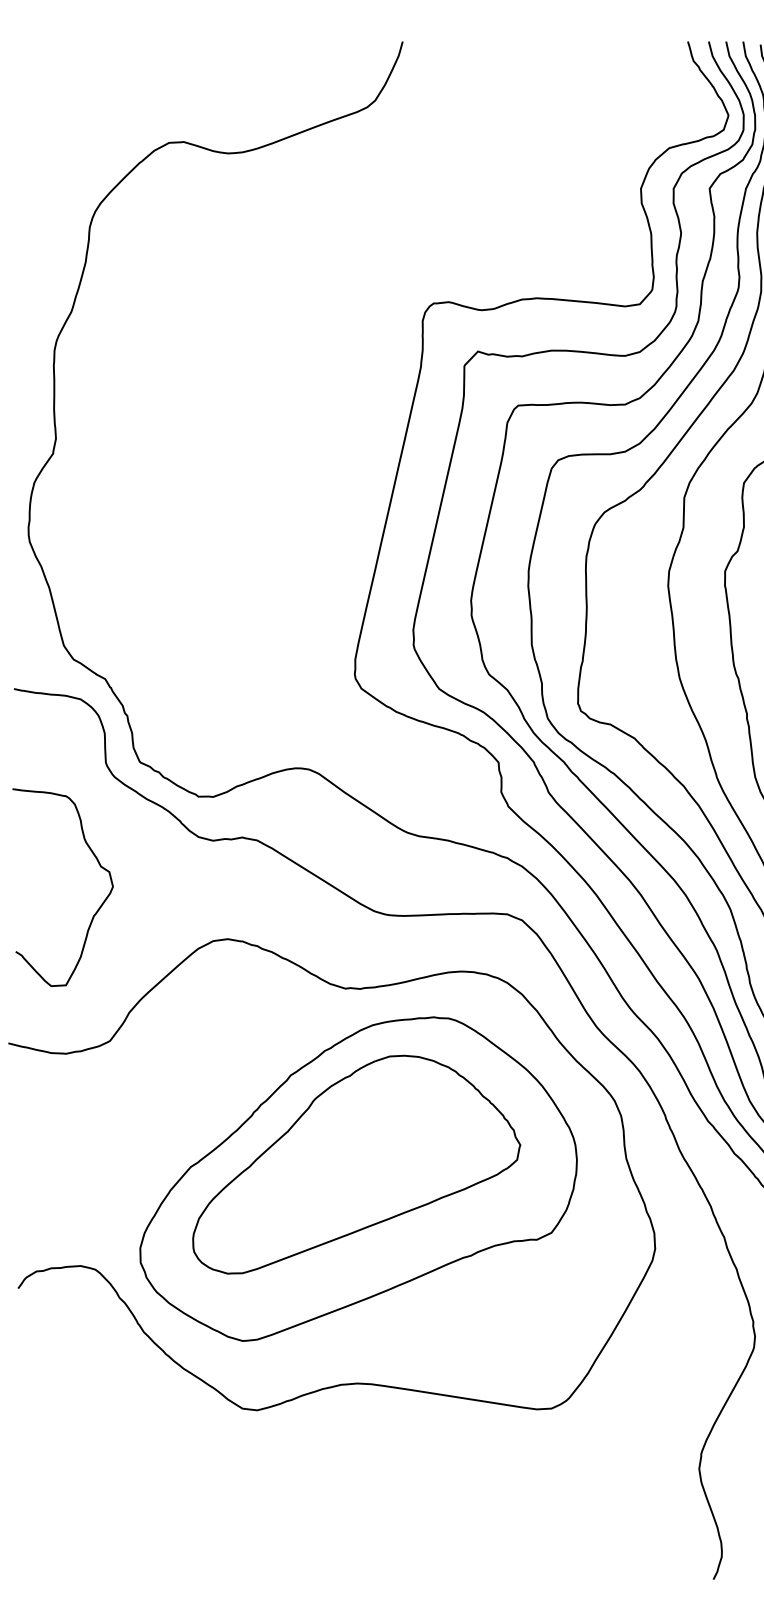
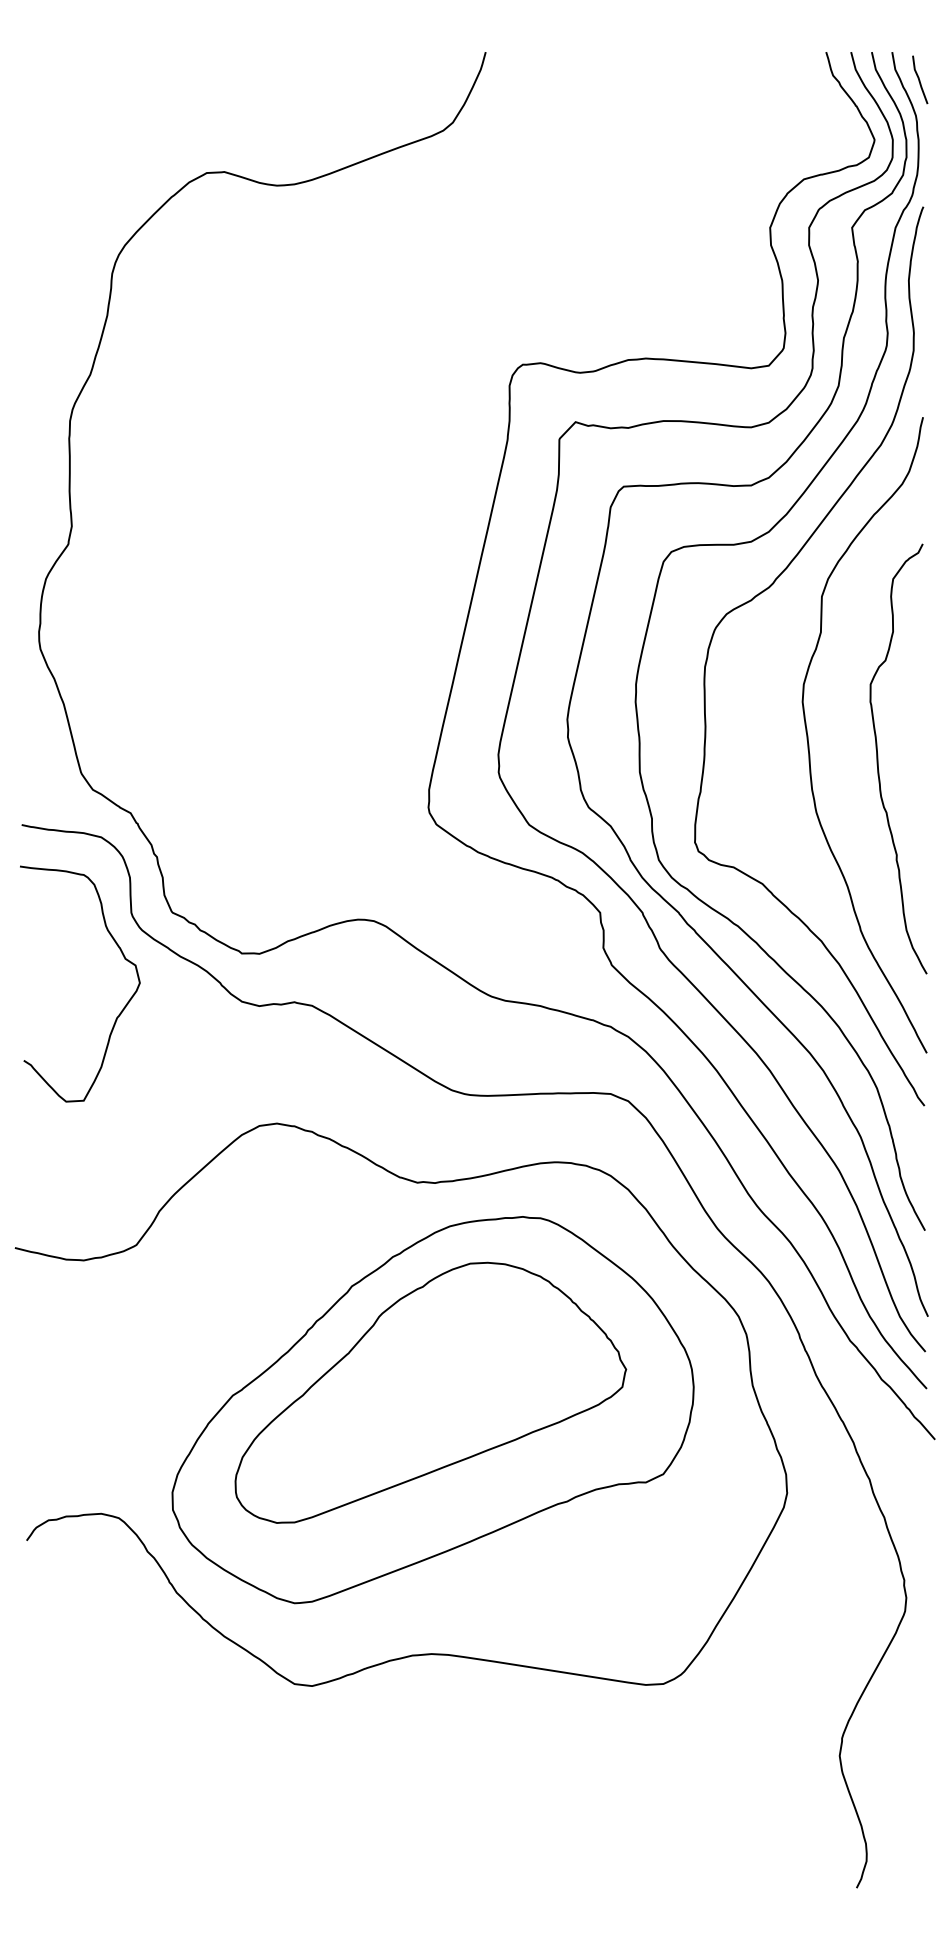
curve: (95, 913) -> (118, 1014), moved

